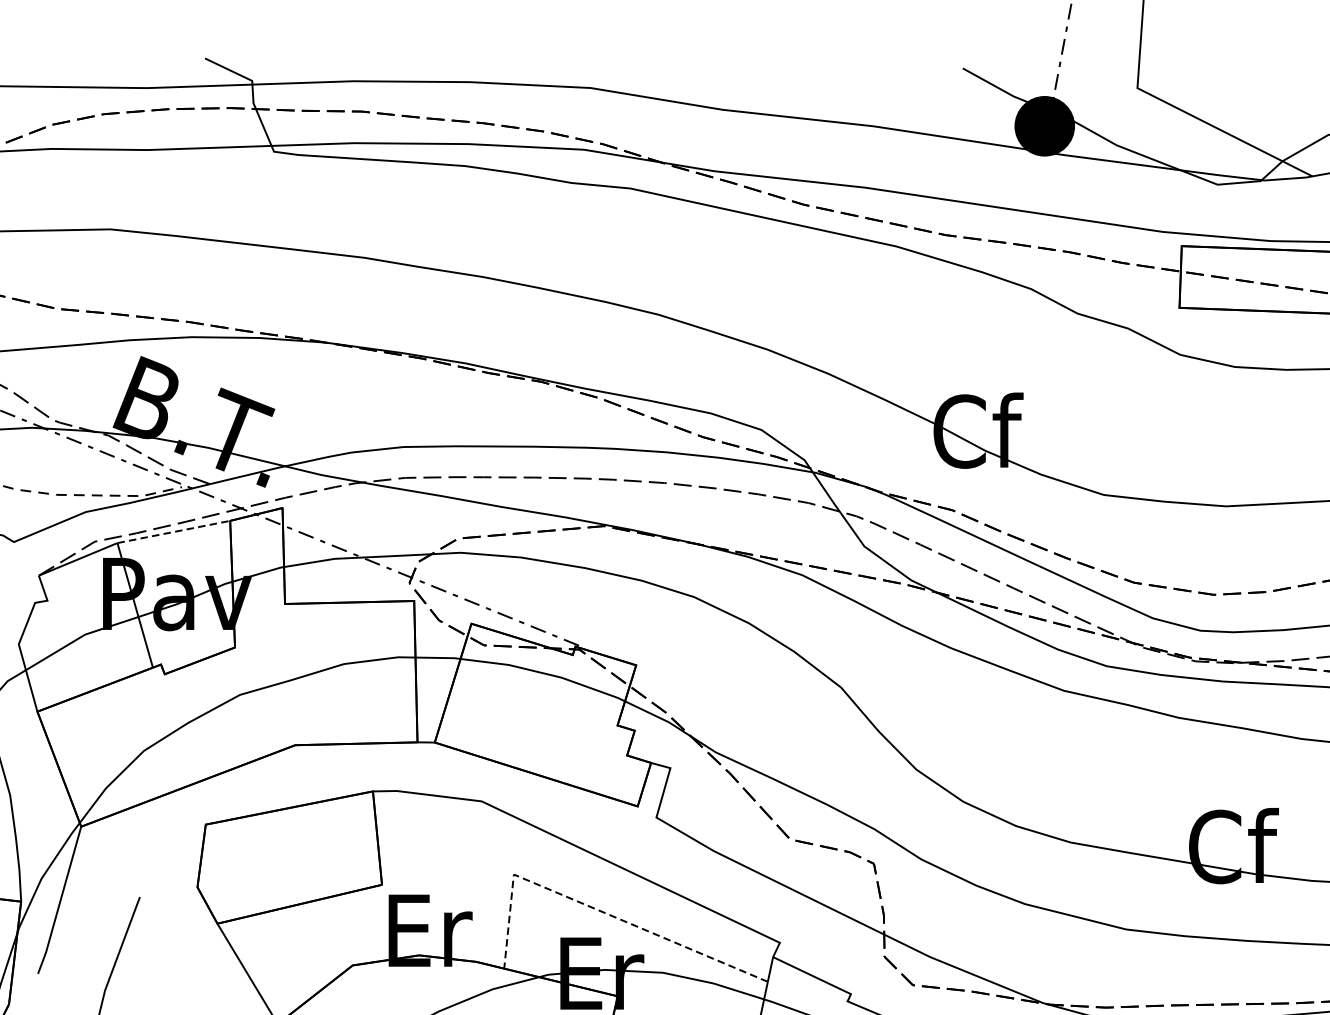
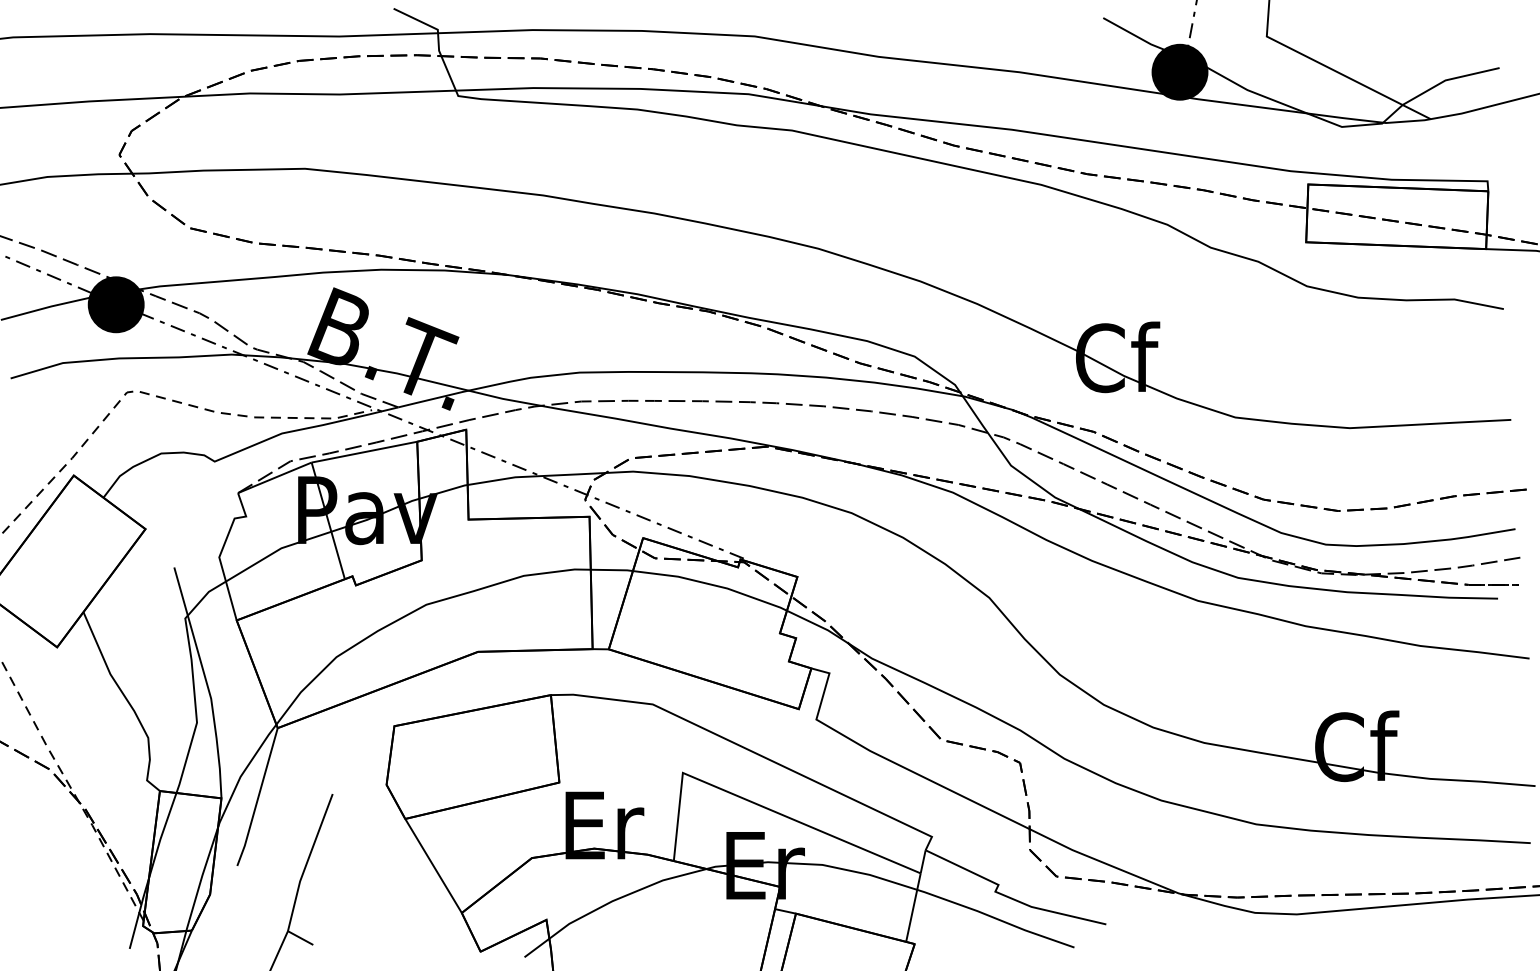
line: (173, 532) -> (364, 452), dashed -> solid
line: (596, 909) -> (760, 805), dashed -> solid

